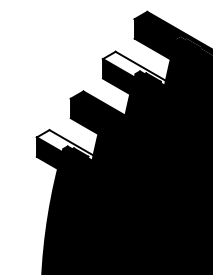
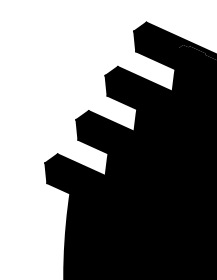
fill: (133, 68) -> (137, 82), added
fill: (64, 145) -> (74, 168), added

